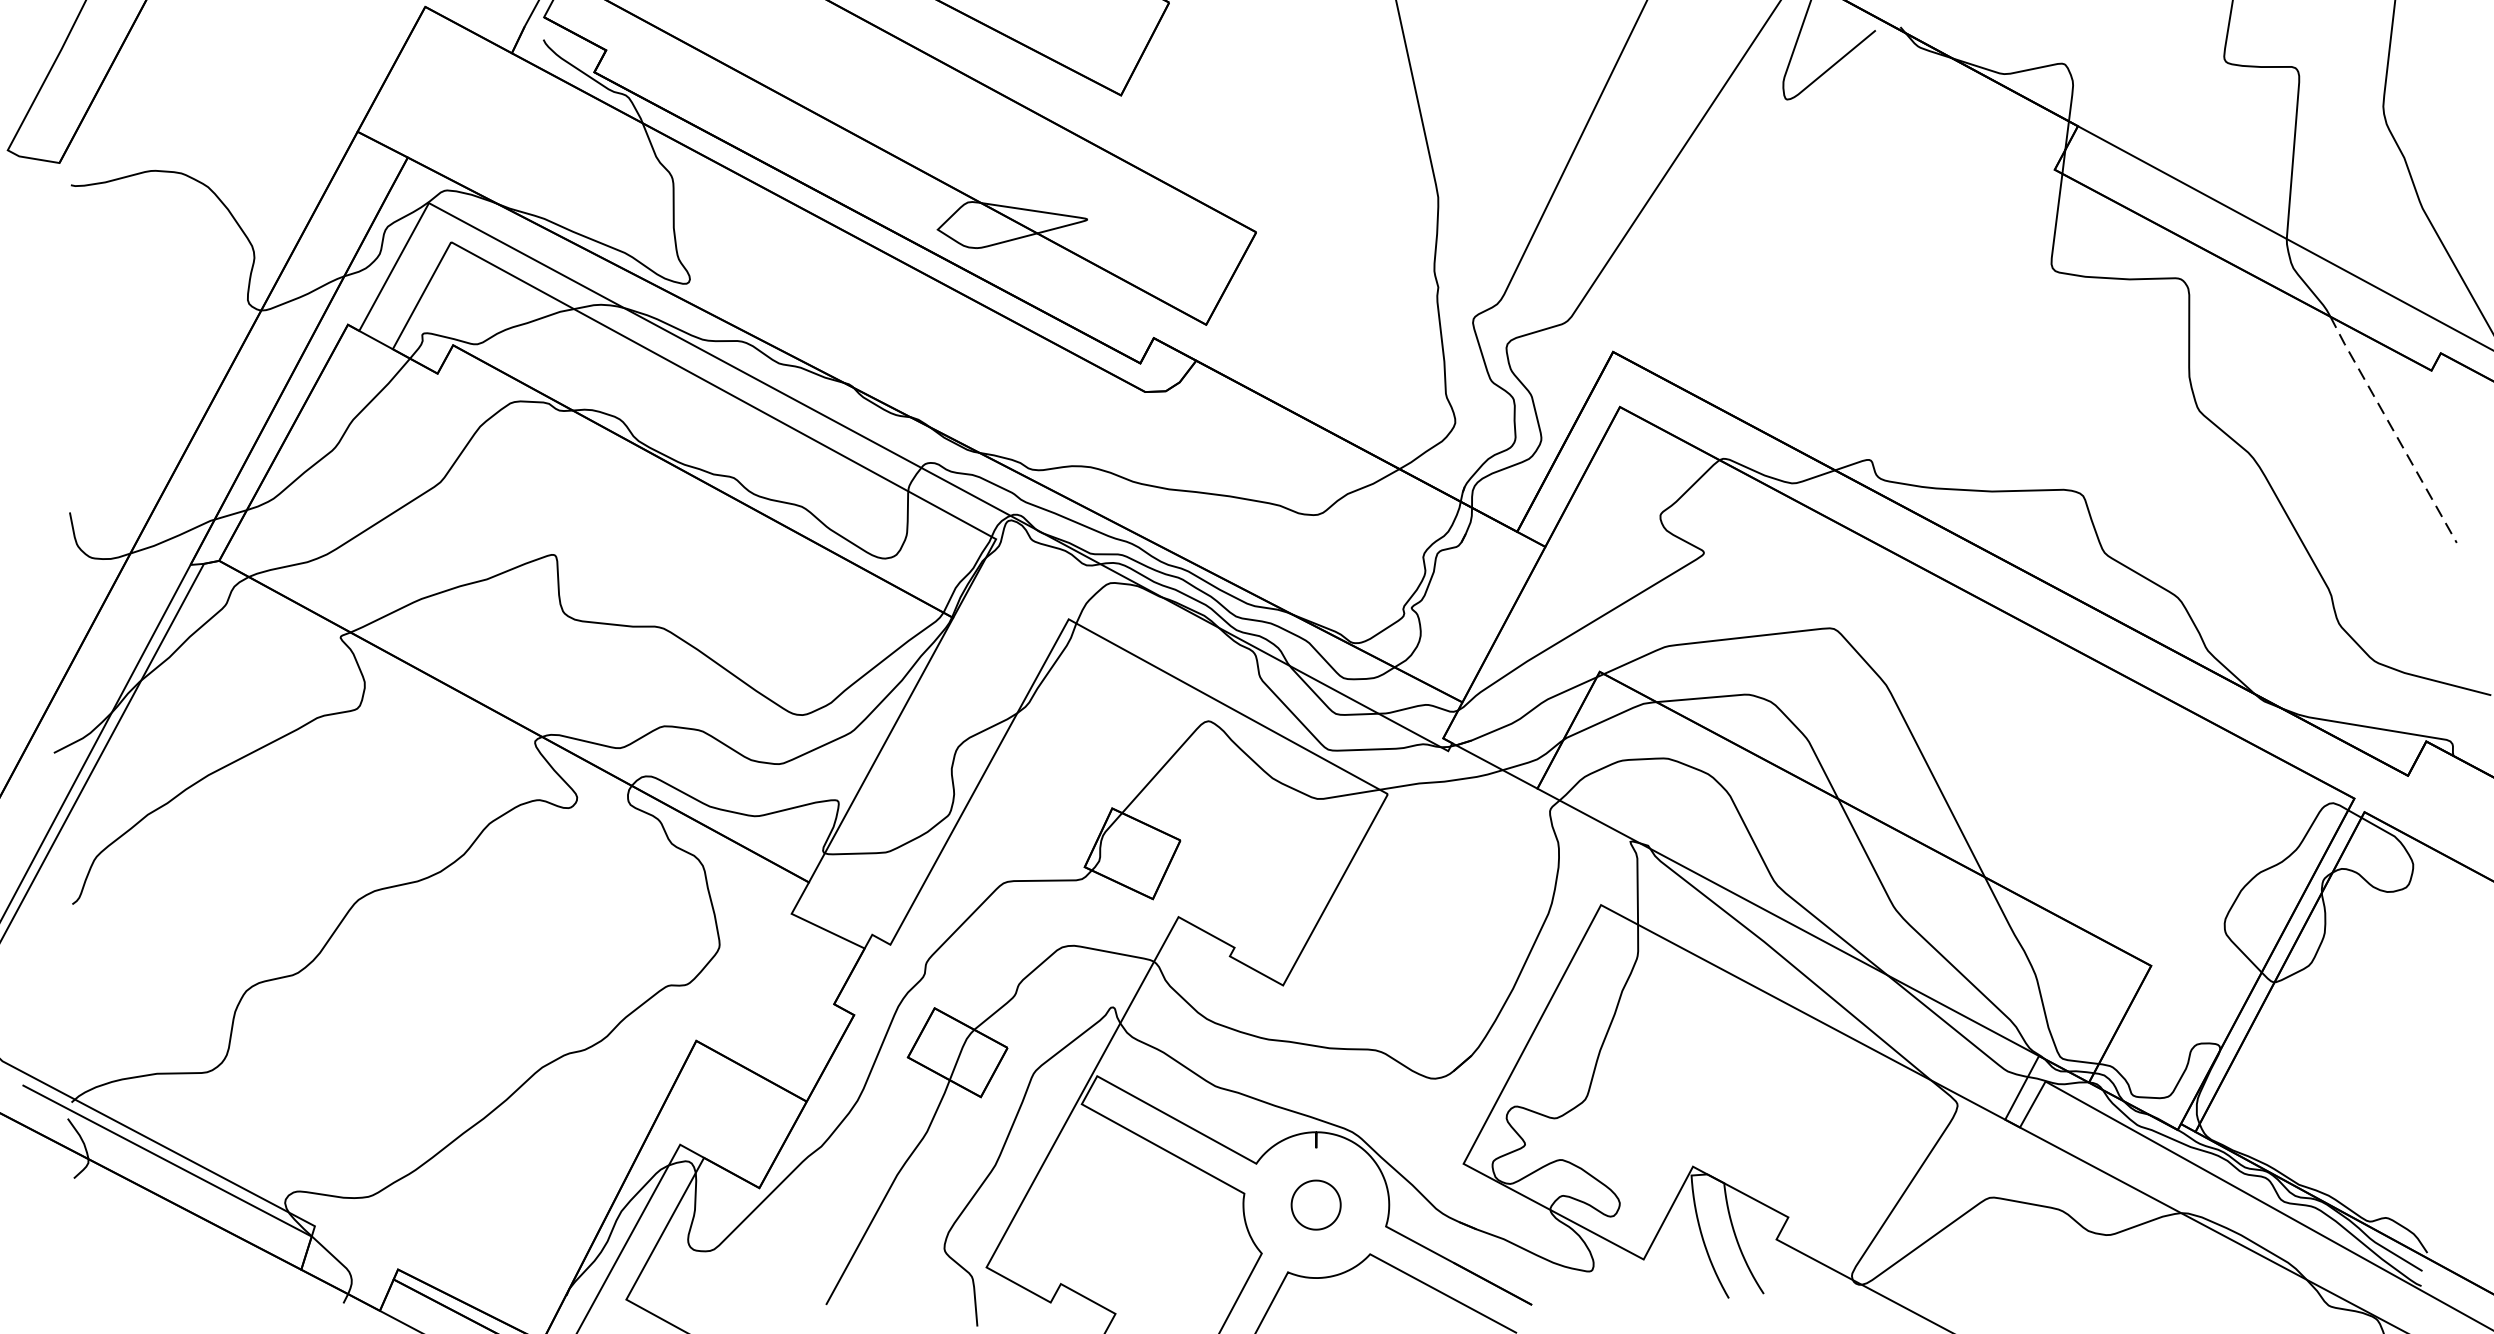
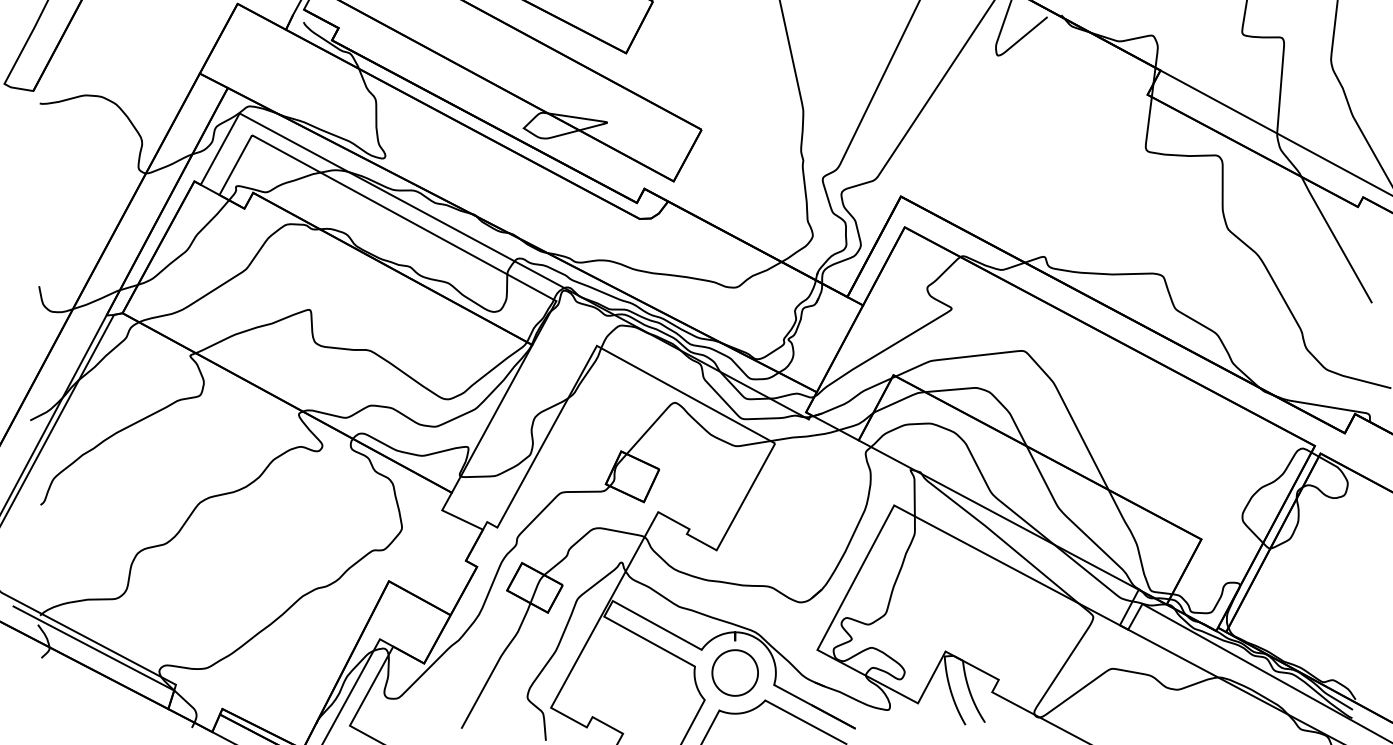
line: (2393, 428) -> (1336, 239), dashed -> solid
part: (1315, 1204) -> (734, 672), size x1.67

